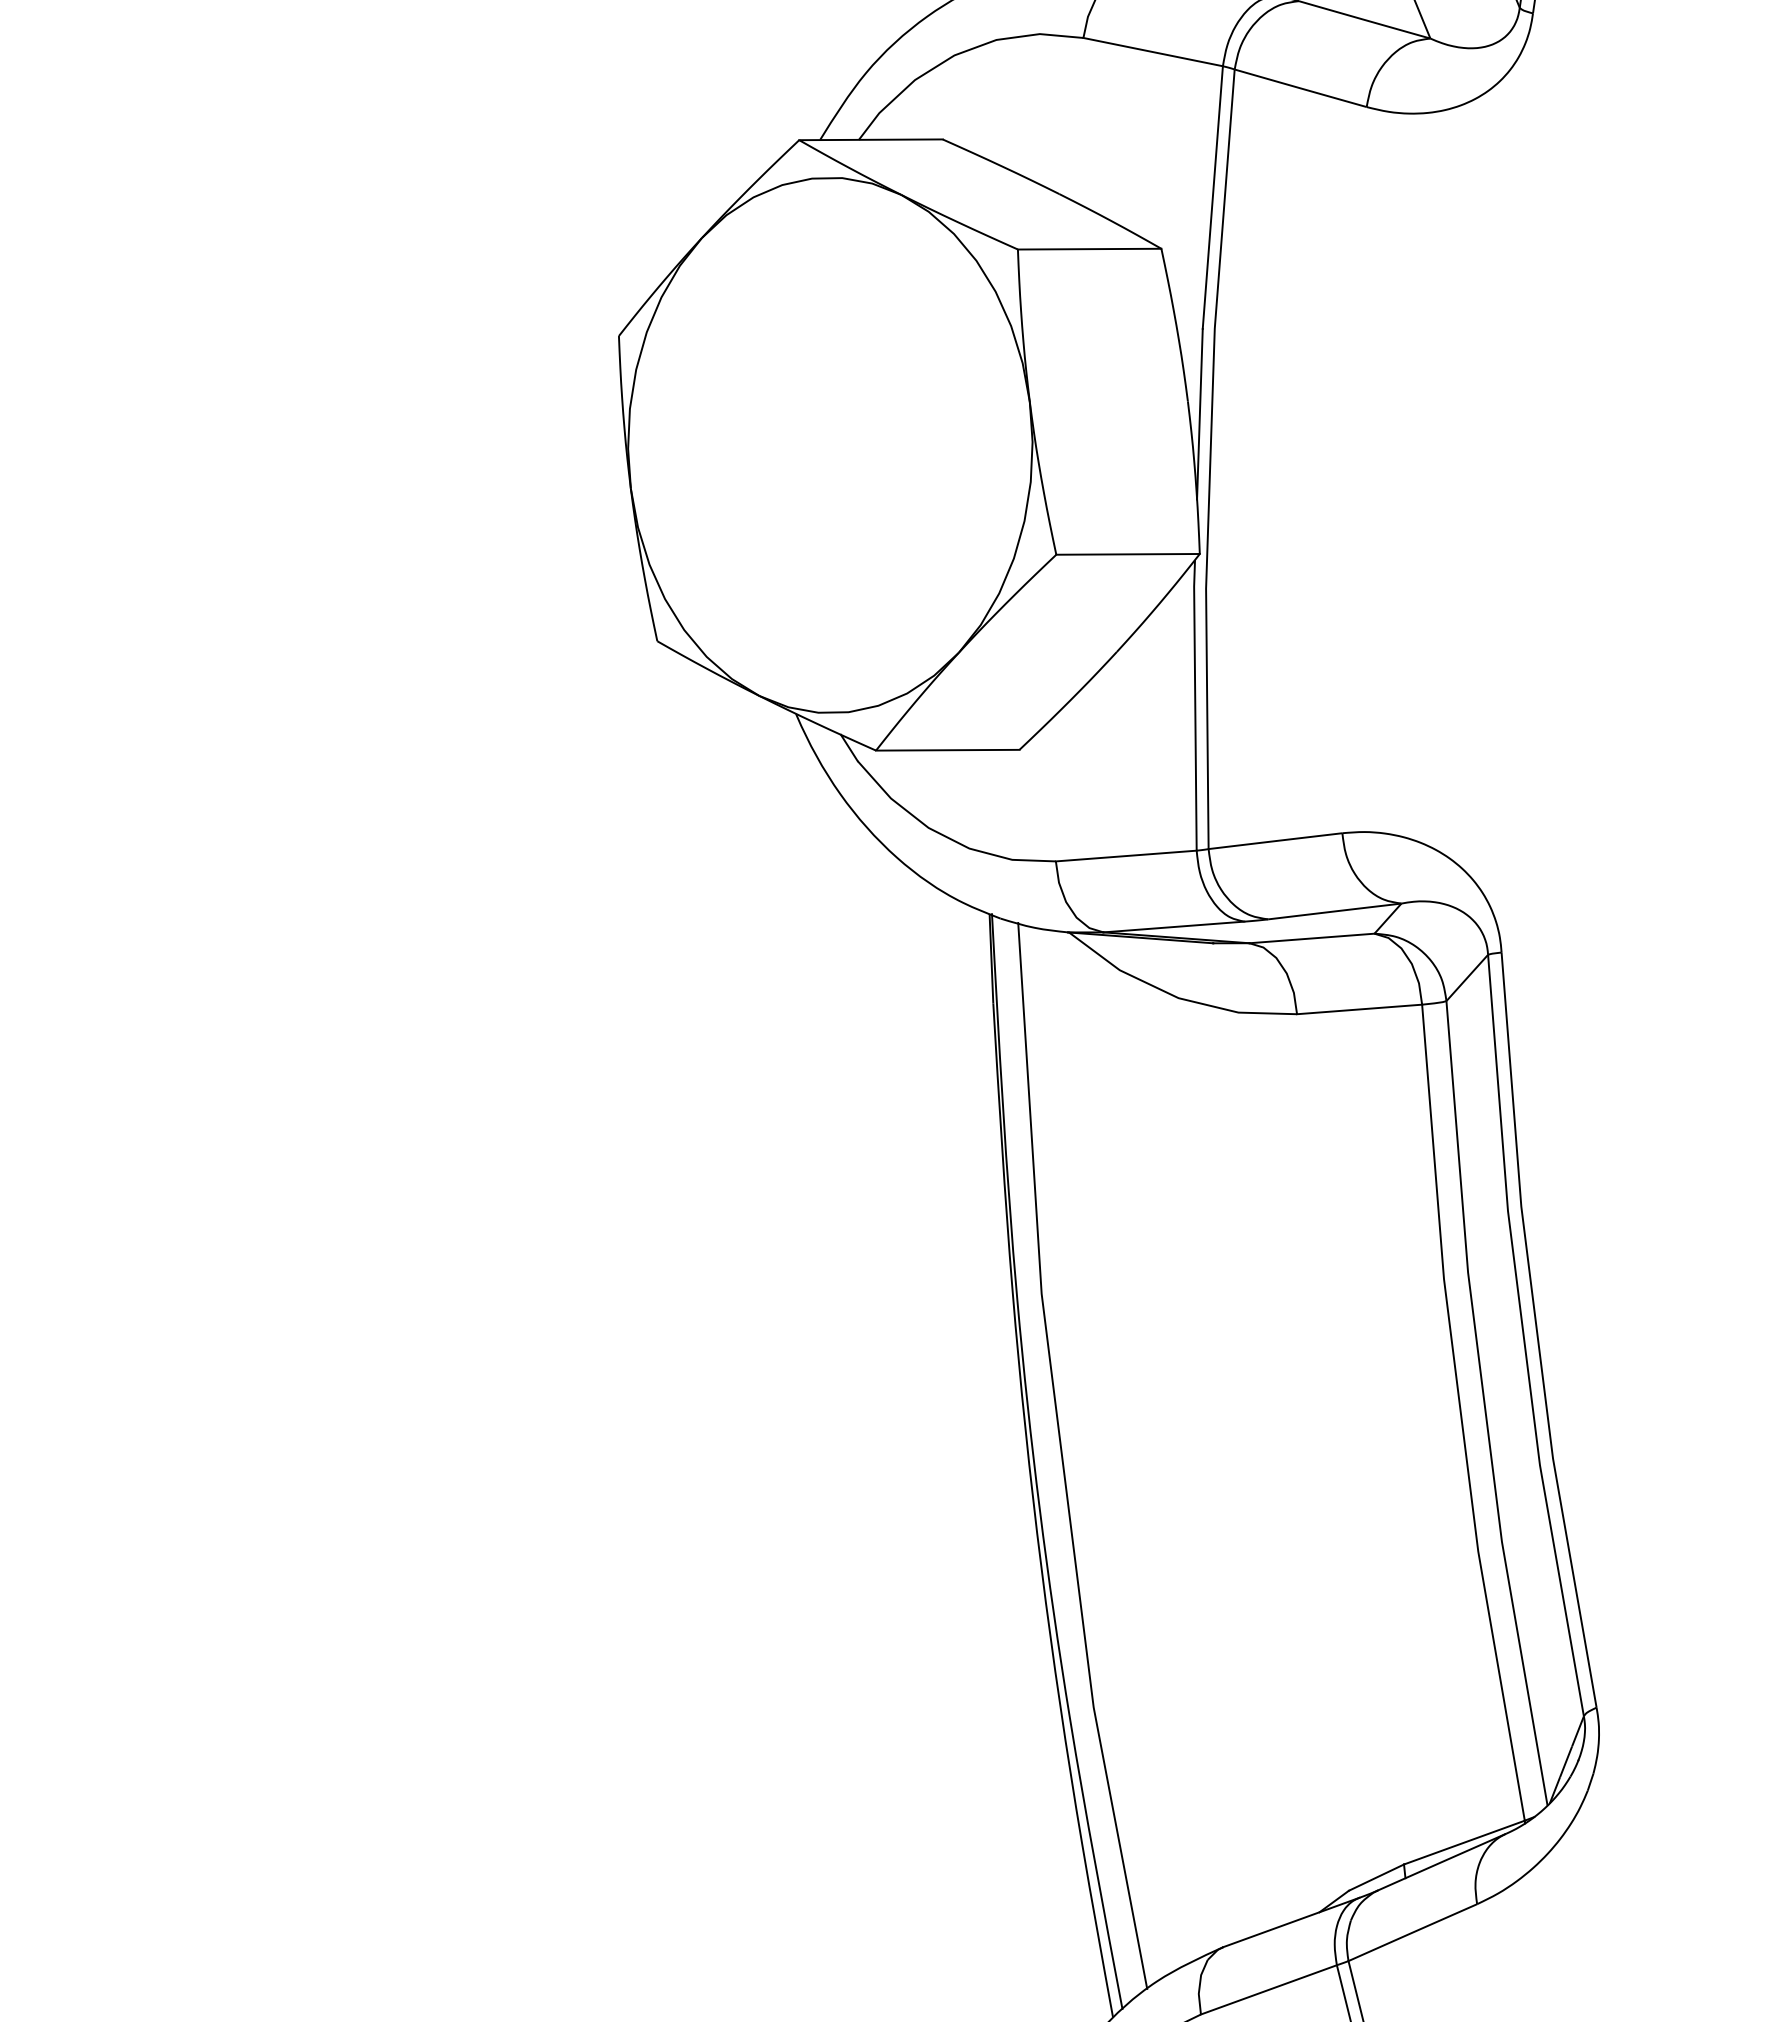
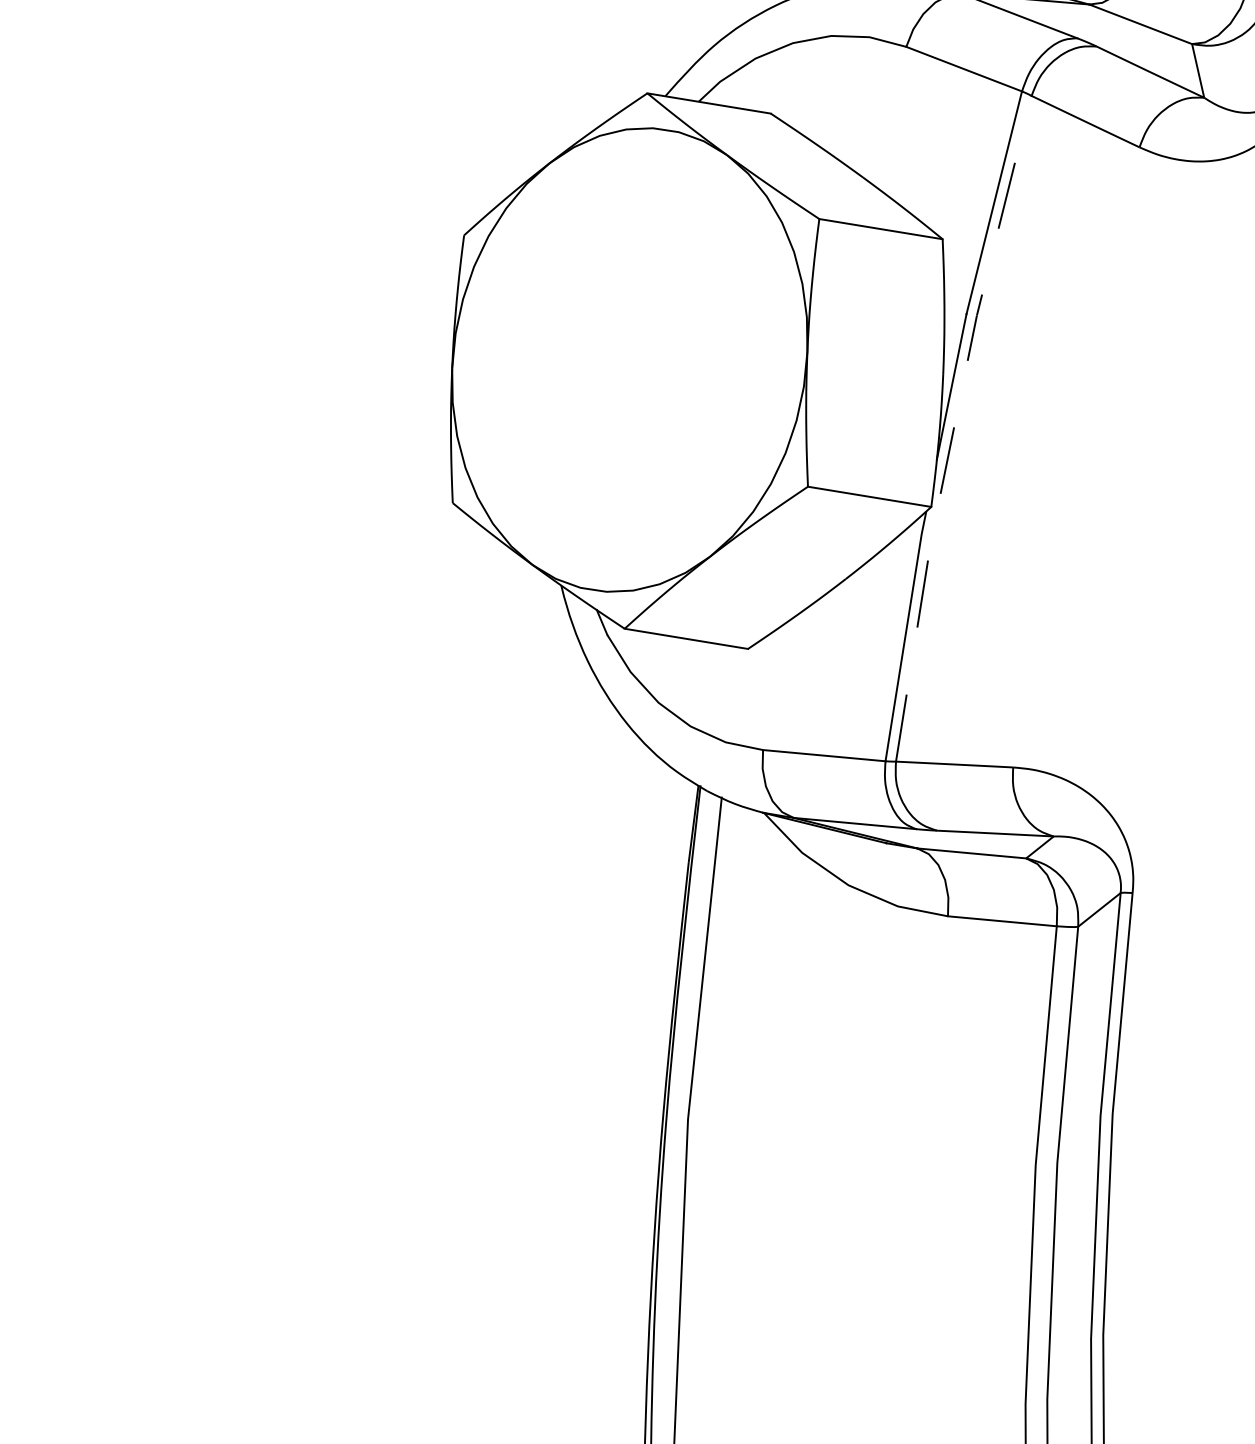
line: (1210, 459) -> (954, 427), solid -> dashed

